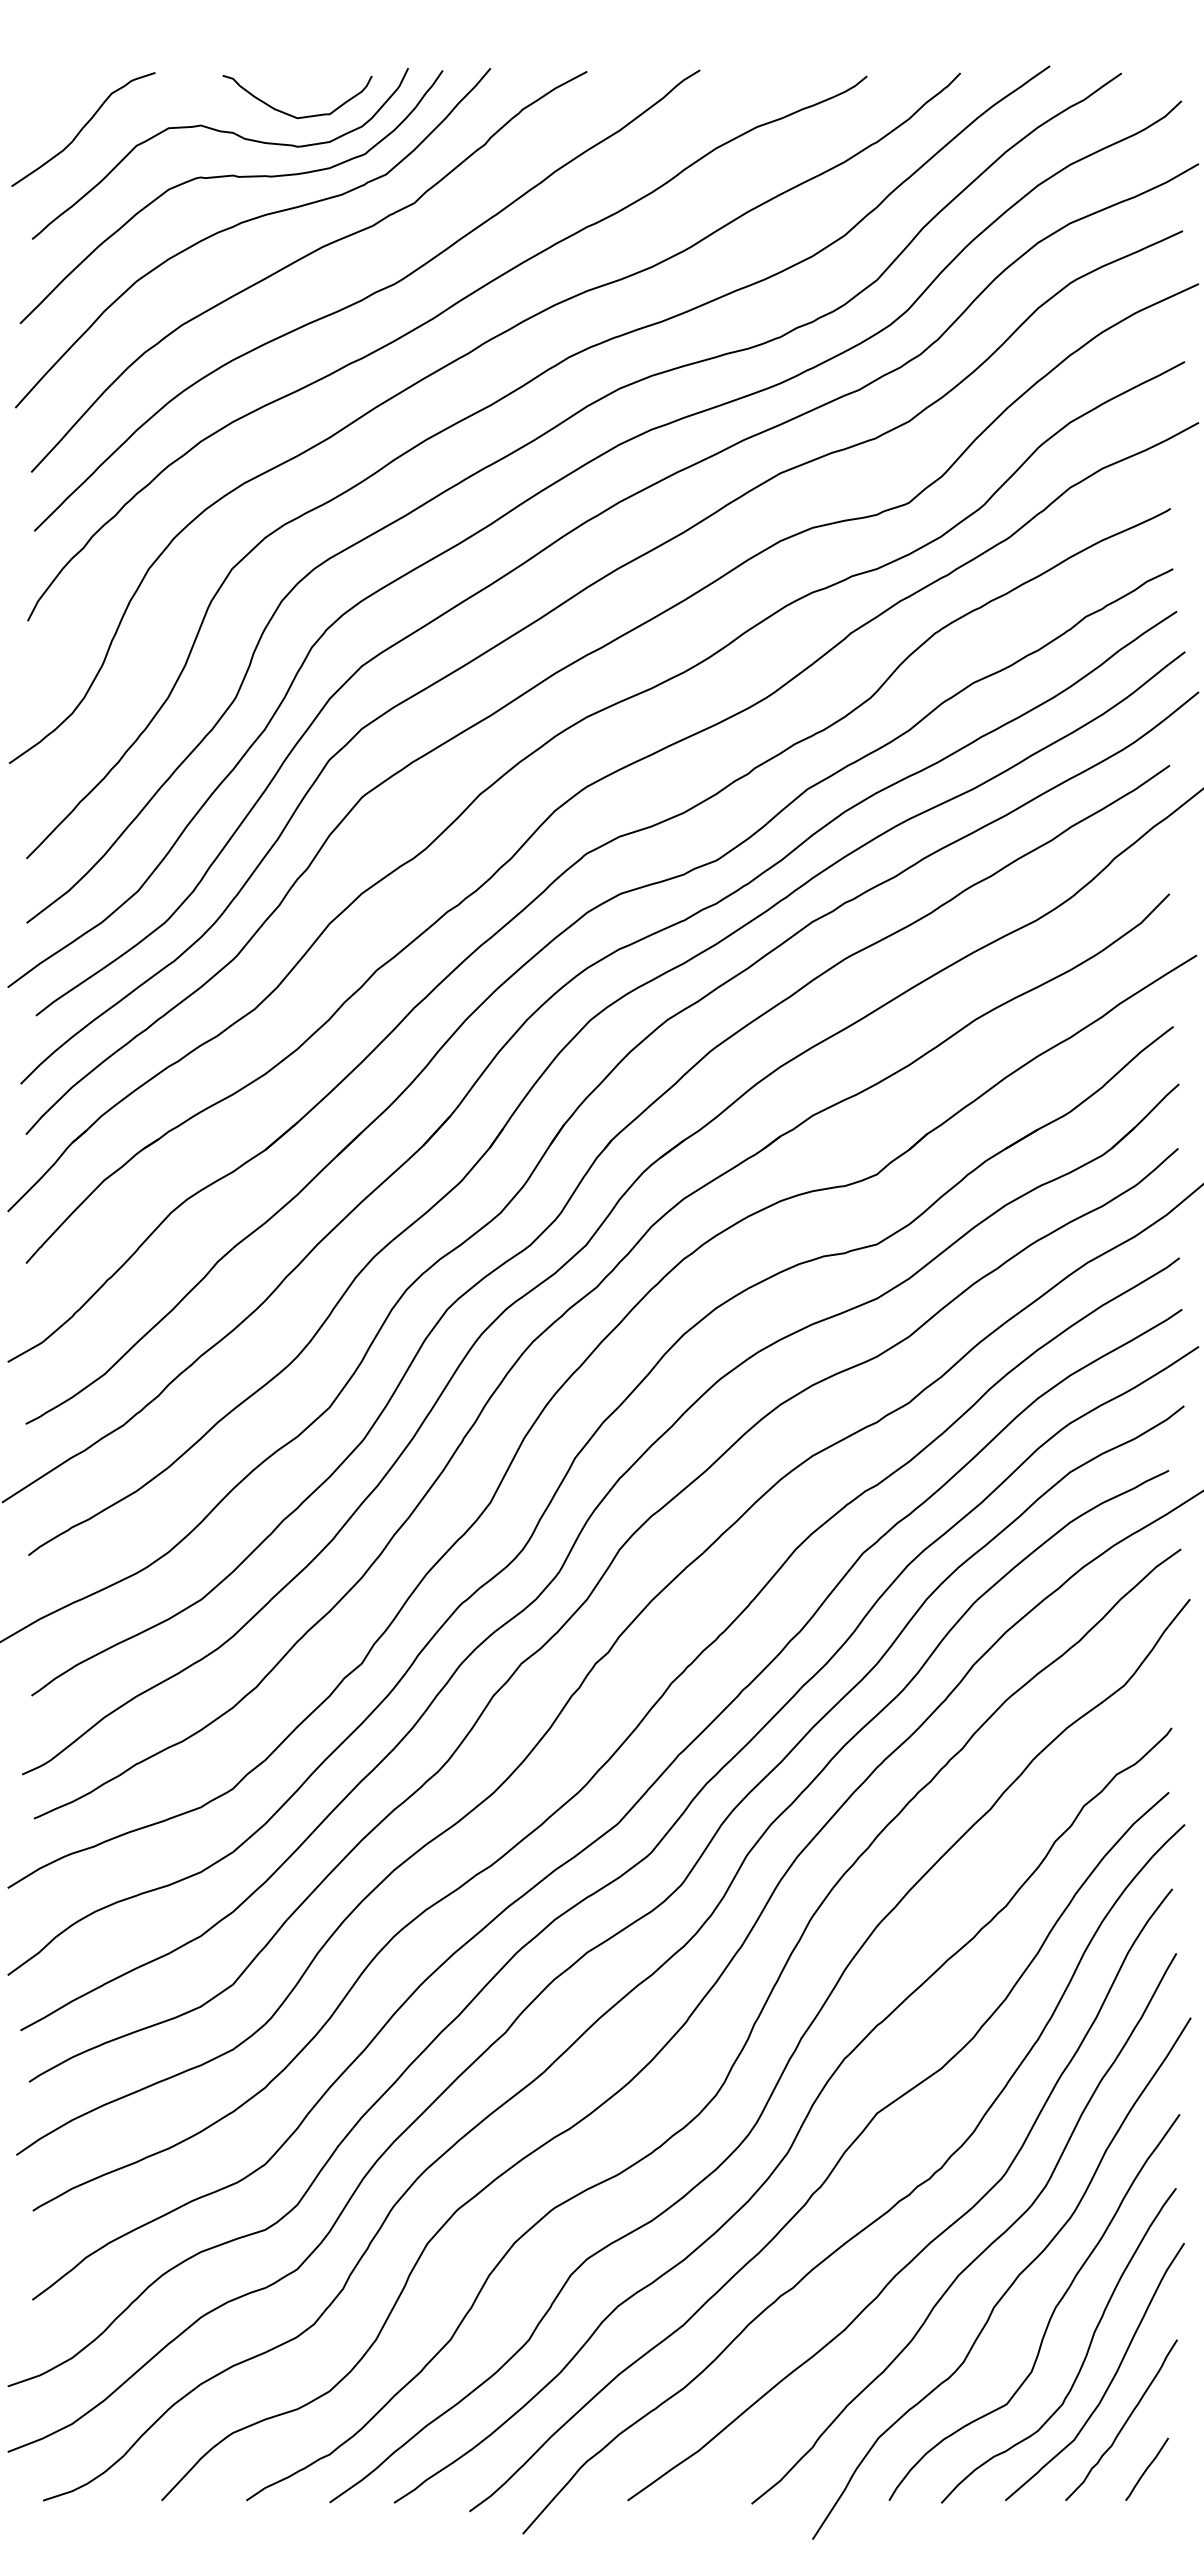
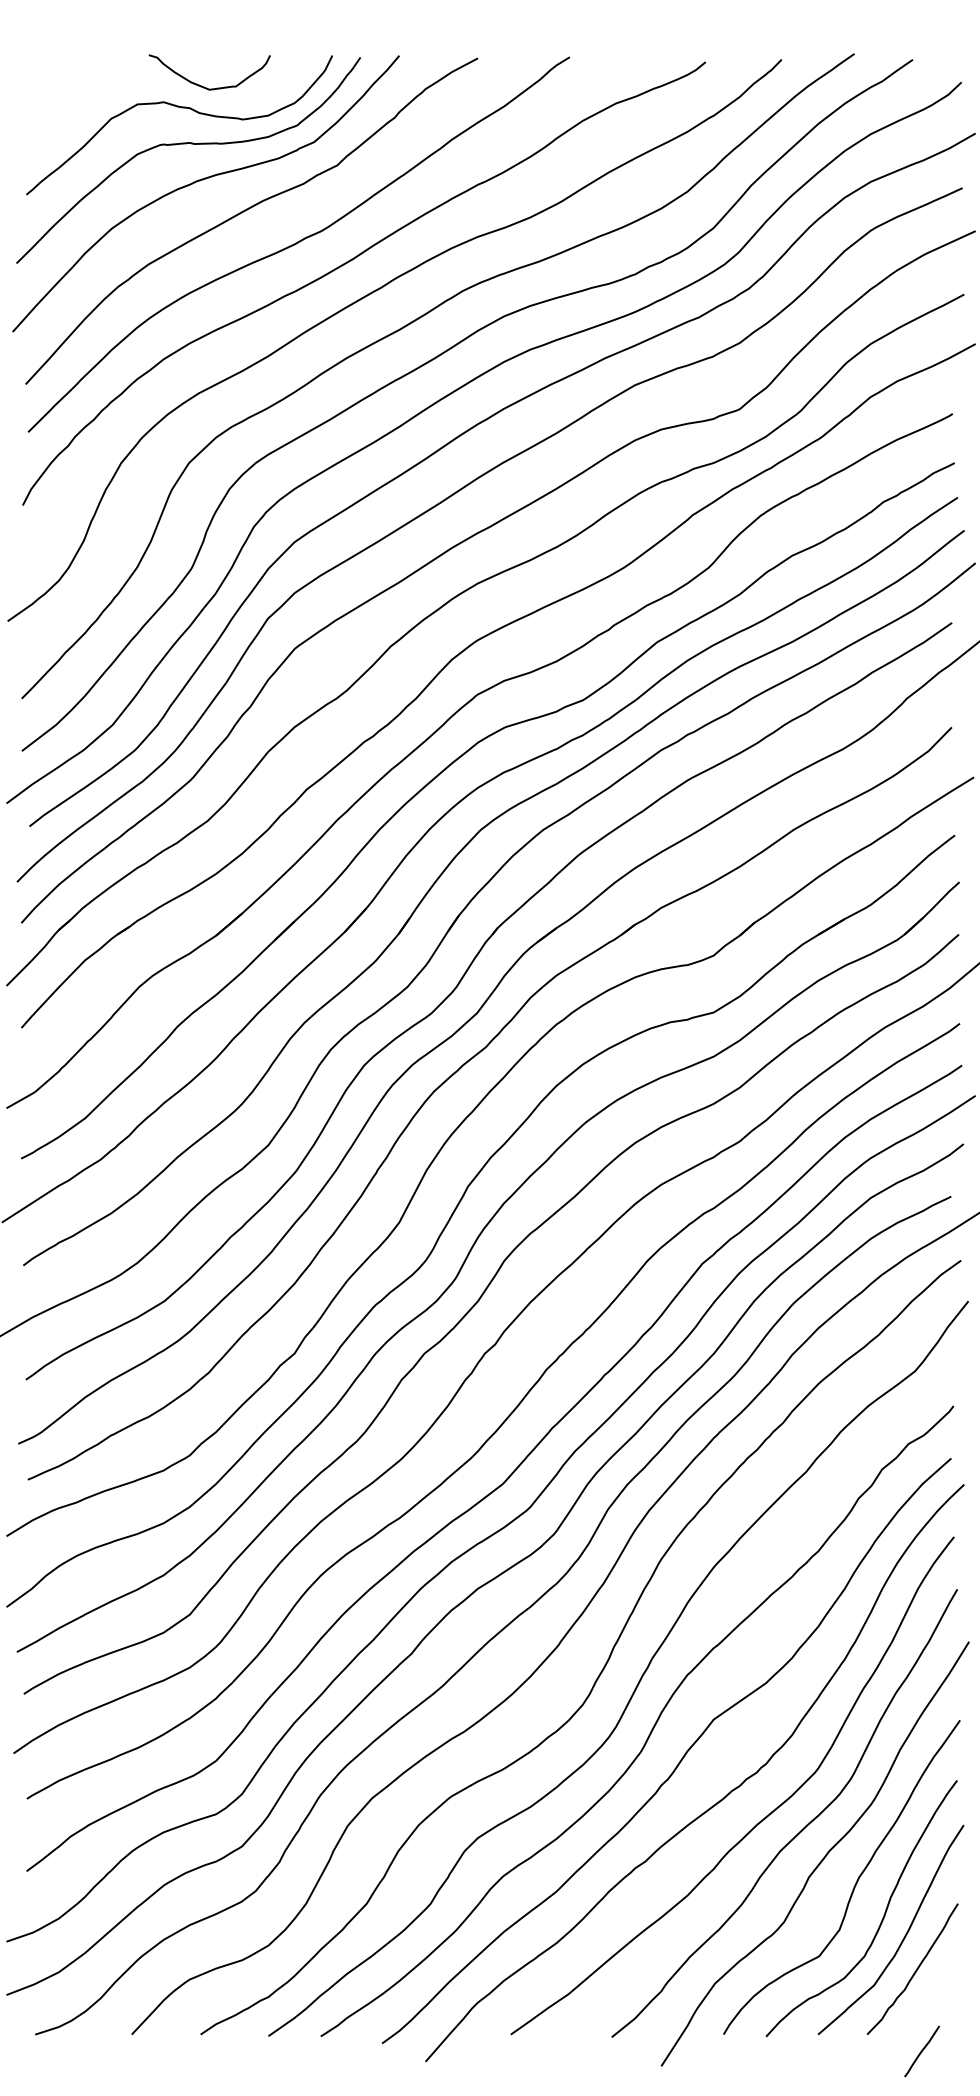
curve: (291, 114) -> (204, 86), moved
curve: (83, 128) -> (68, 104), removed
curve: (1146, 2468) -> (921, 2050), moved

